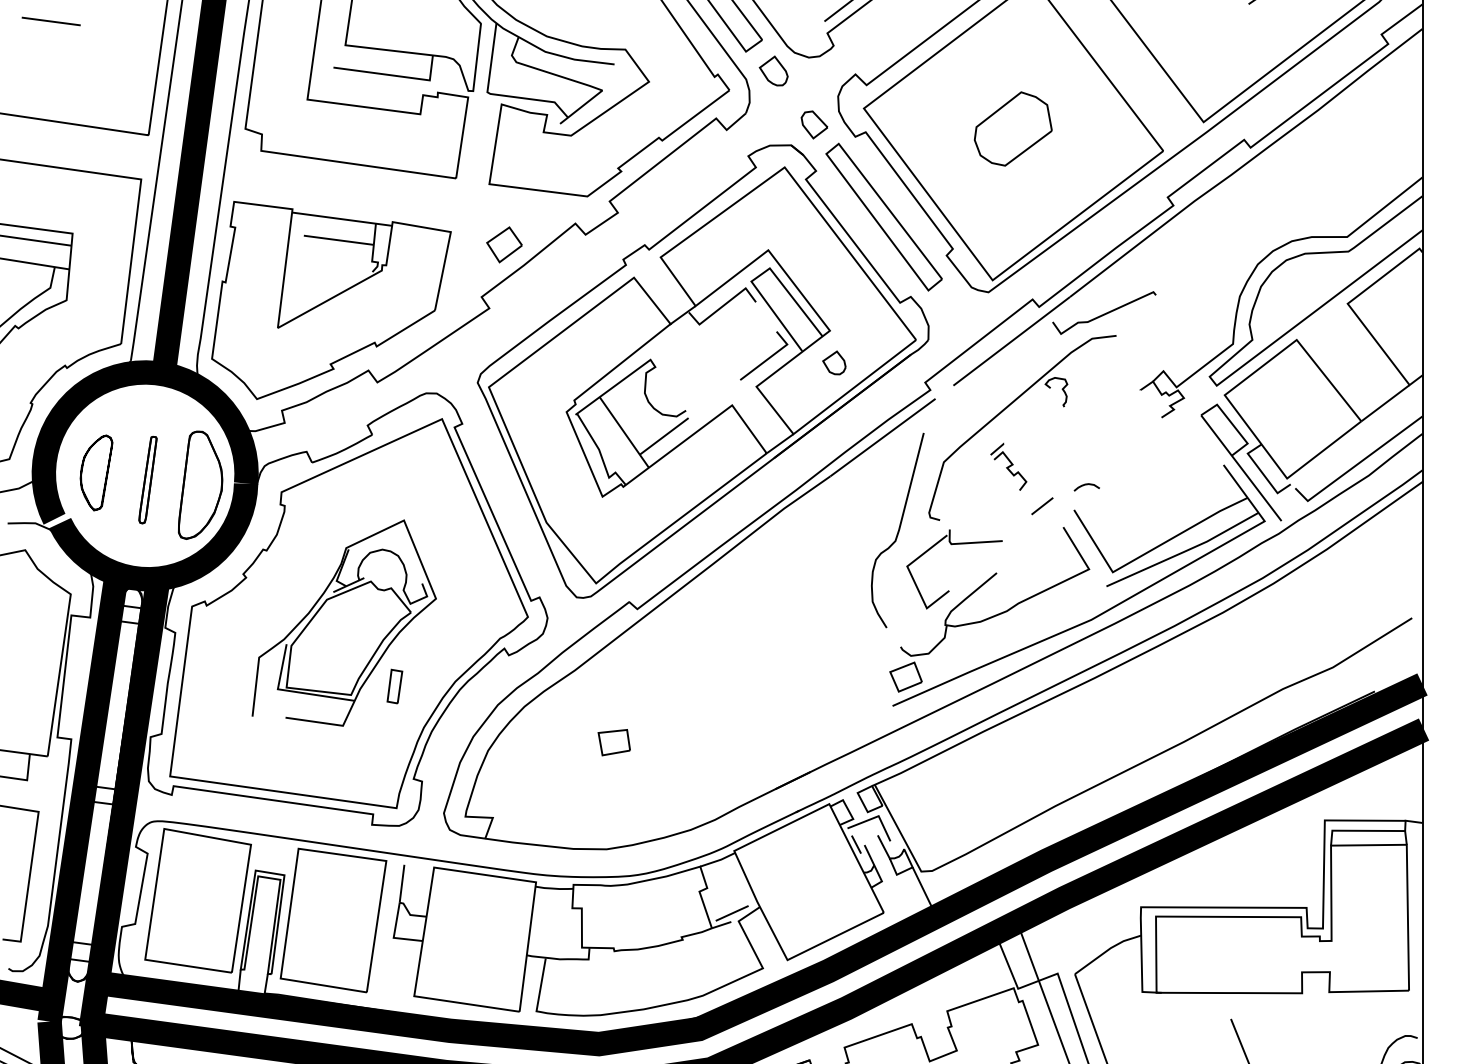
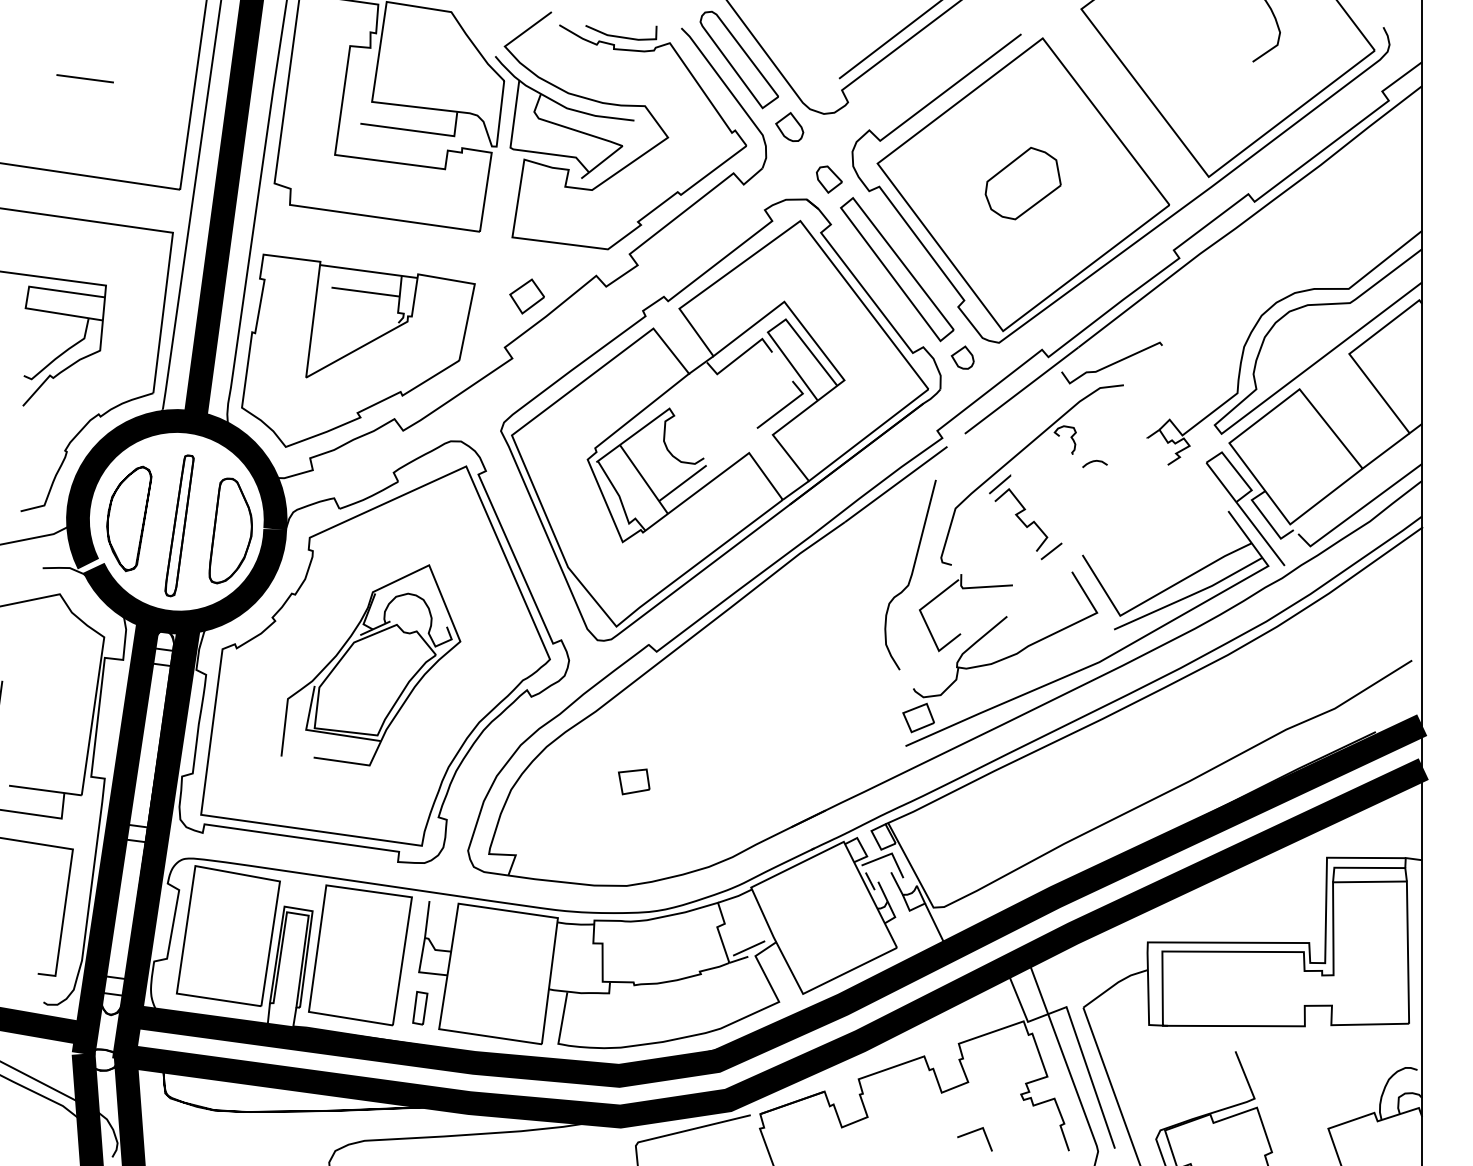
part: (834, 362) -> (962, 357), moved
part: (1008, 466) -> (1018, 512), size x1.67
part: (96, 472) -> (129, 518), size x1.43
part: (147, 479) -> (179, 525), size x1.67
curve: (1085, 485) -> (1093, 462), moved
part: (395, 685) -> (420, 1007), moved

